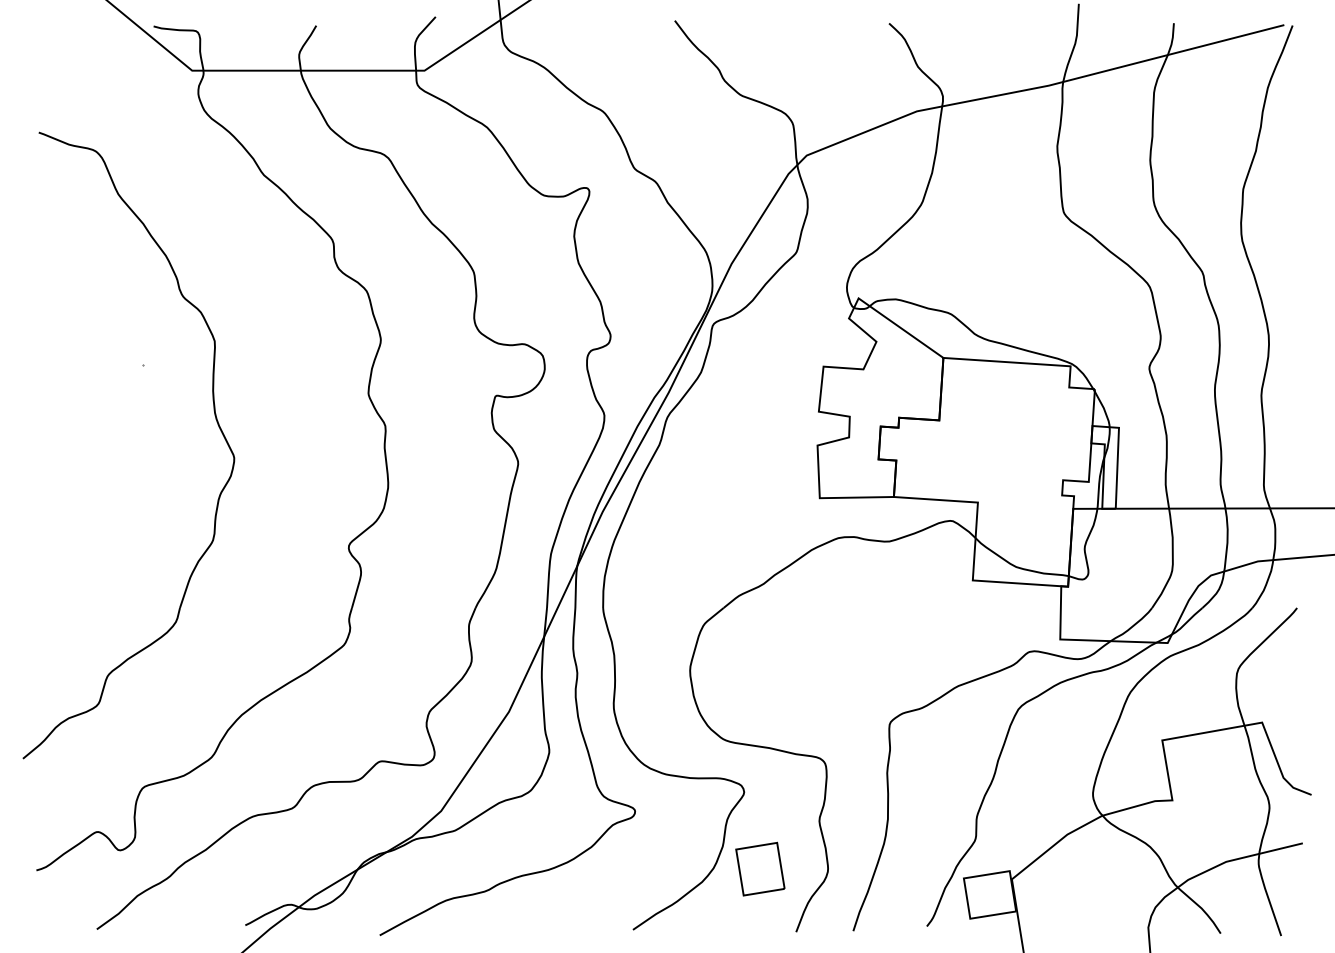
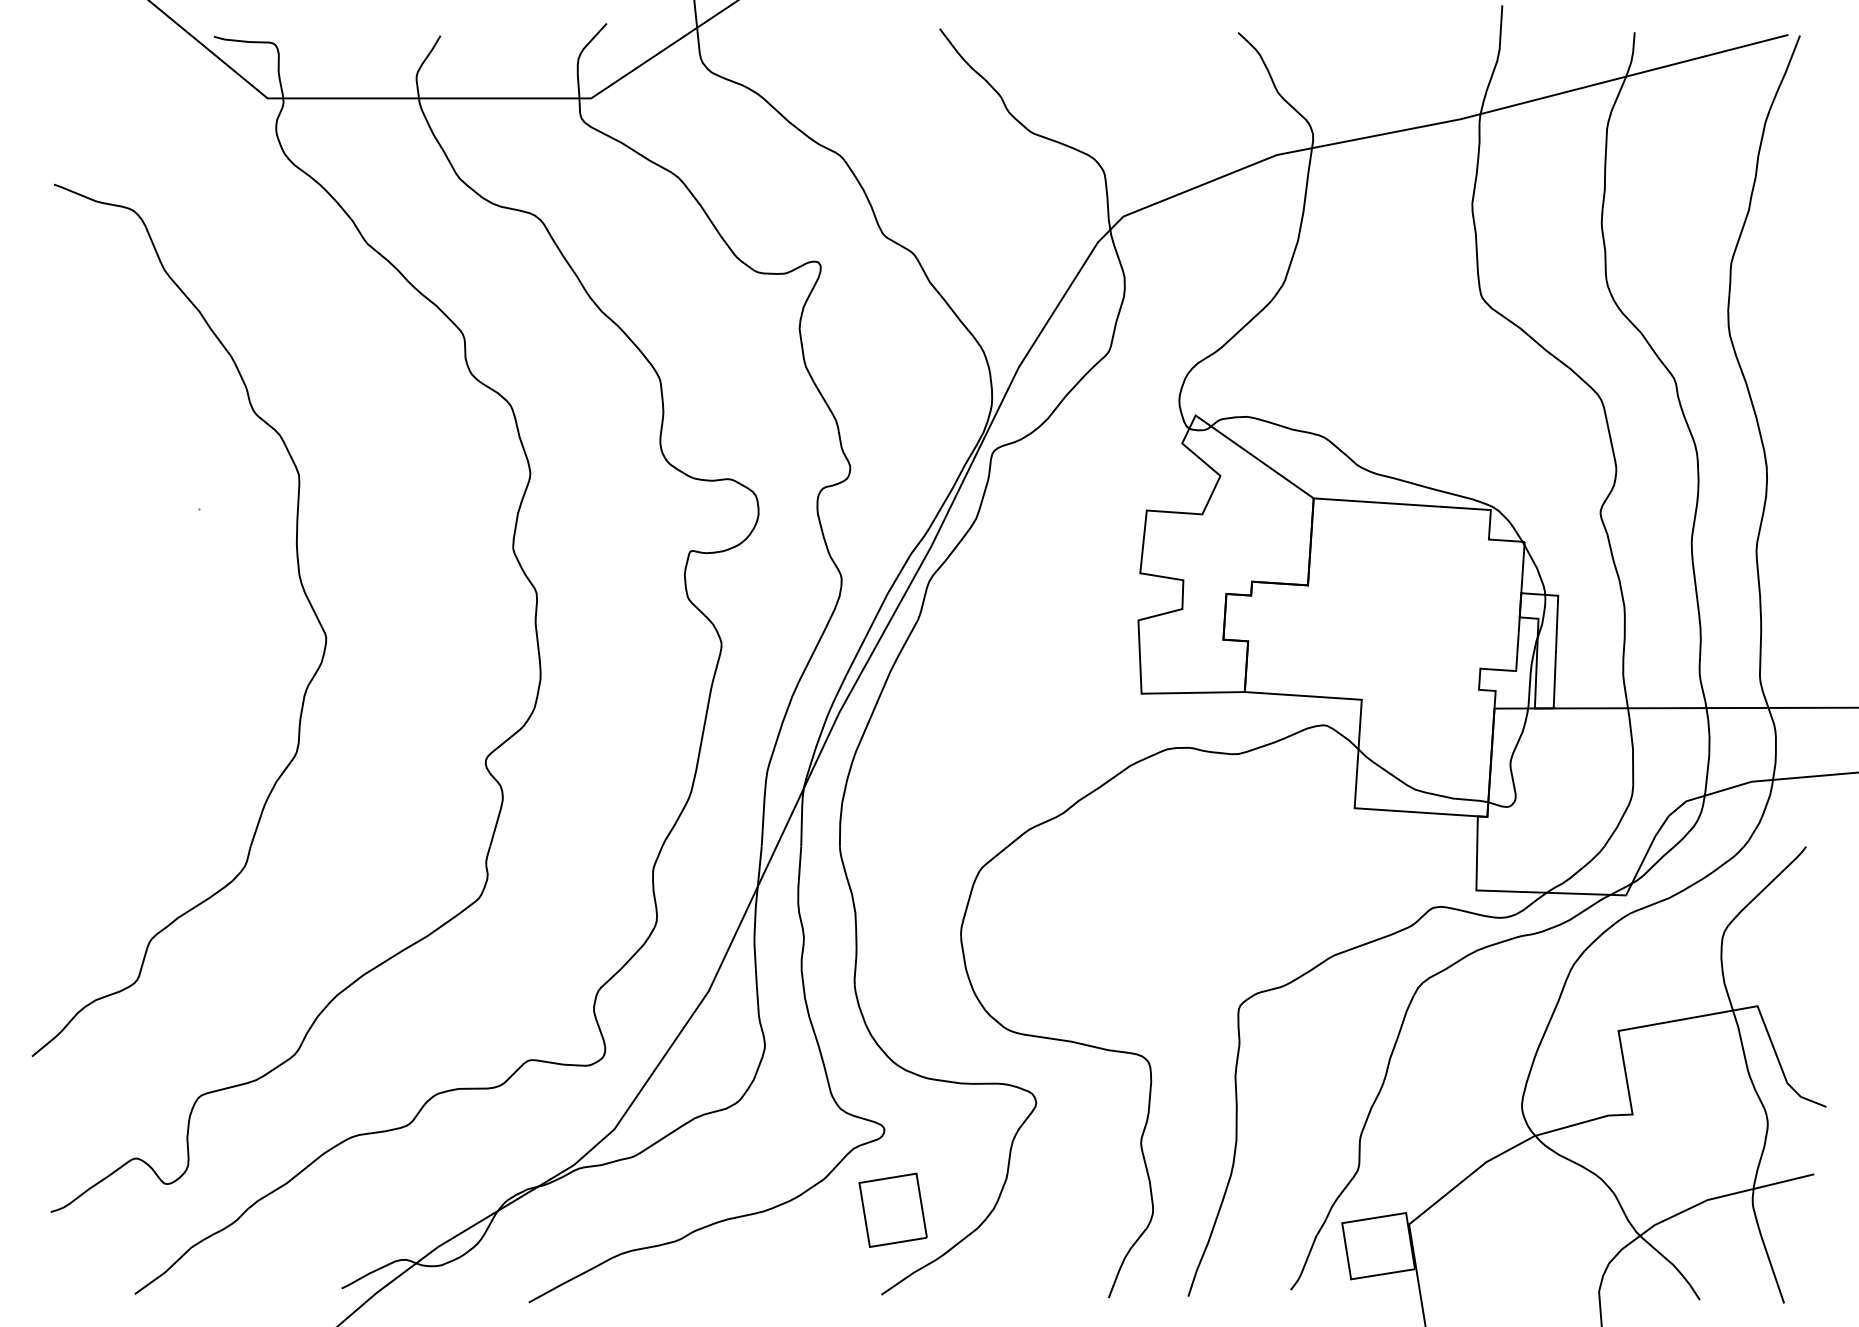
part: (760, 868) -> (893, 1209), moved

